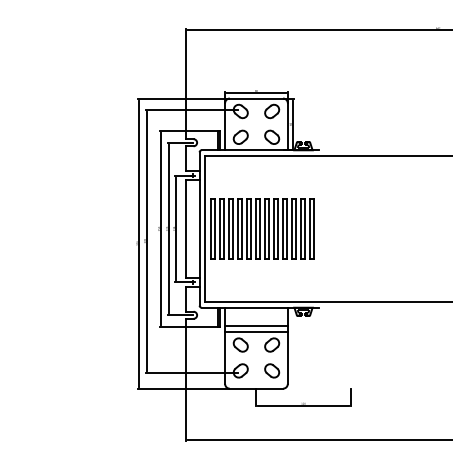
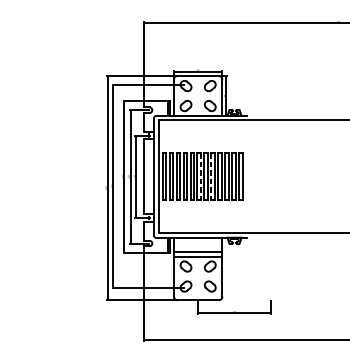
line: (260, 229) -> (201, 177), solid -> dashed
line: (273, 229) -> (211, 177), solid -> dashed

